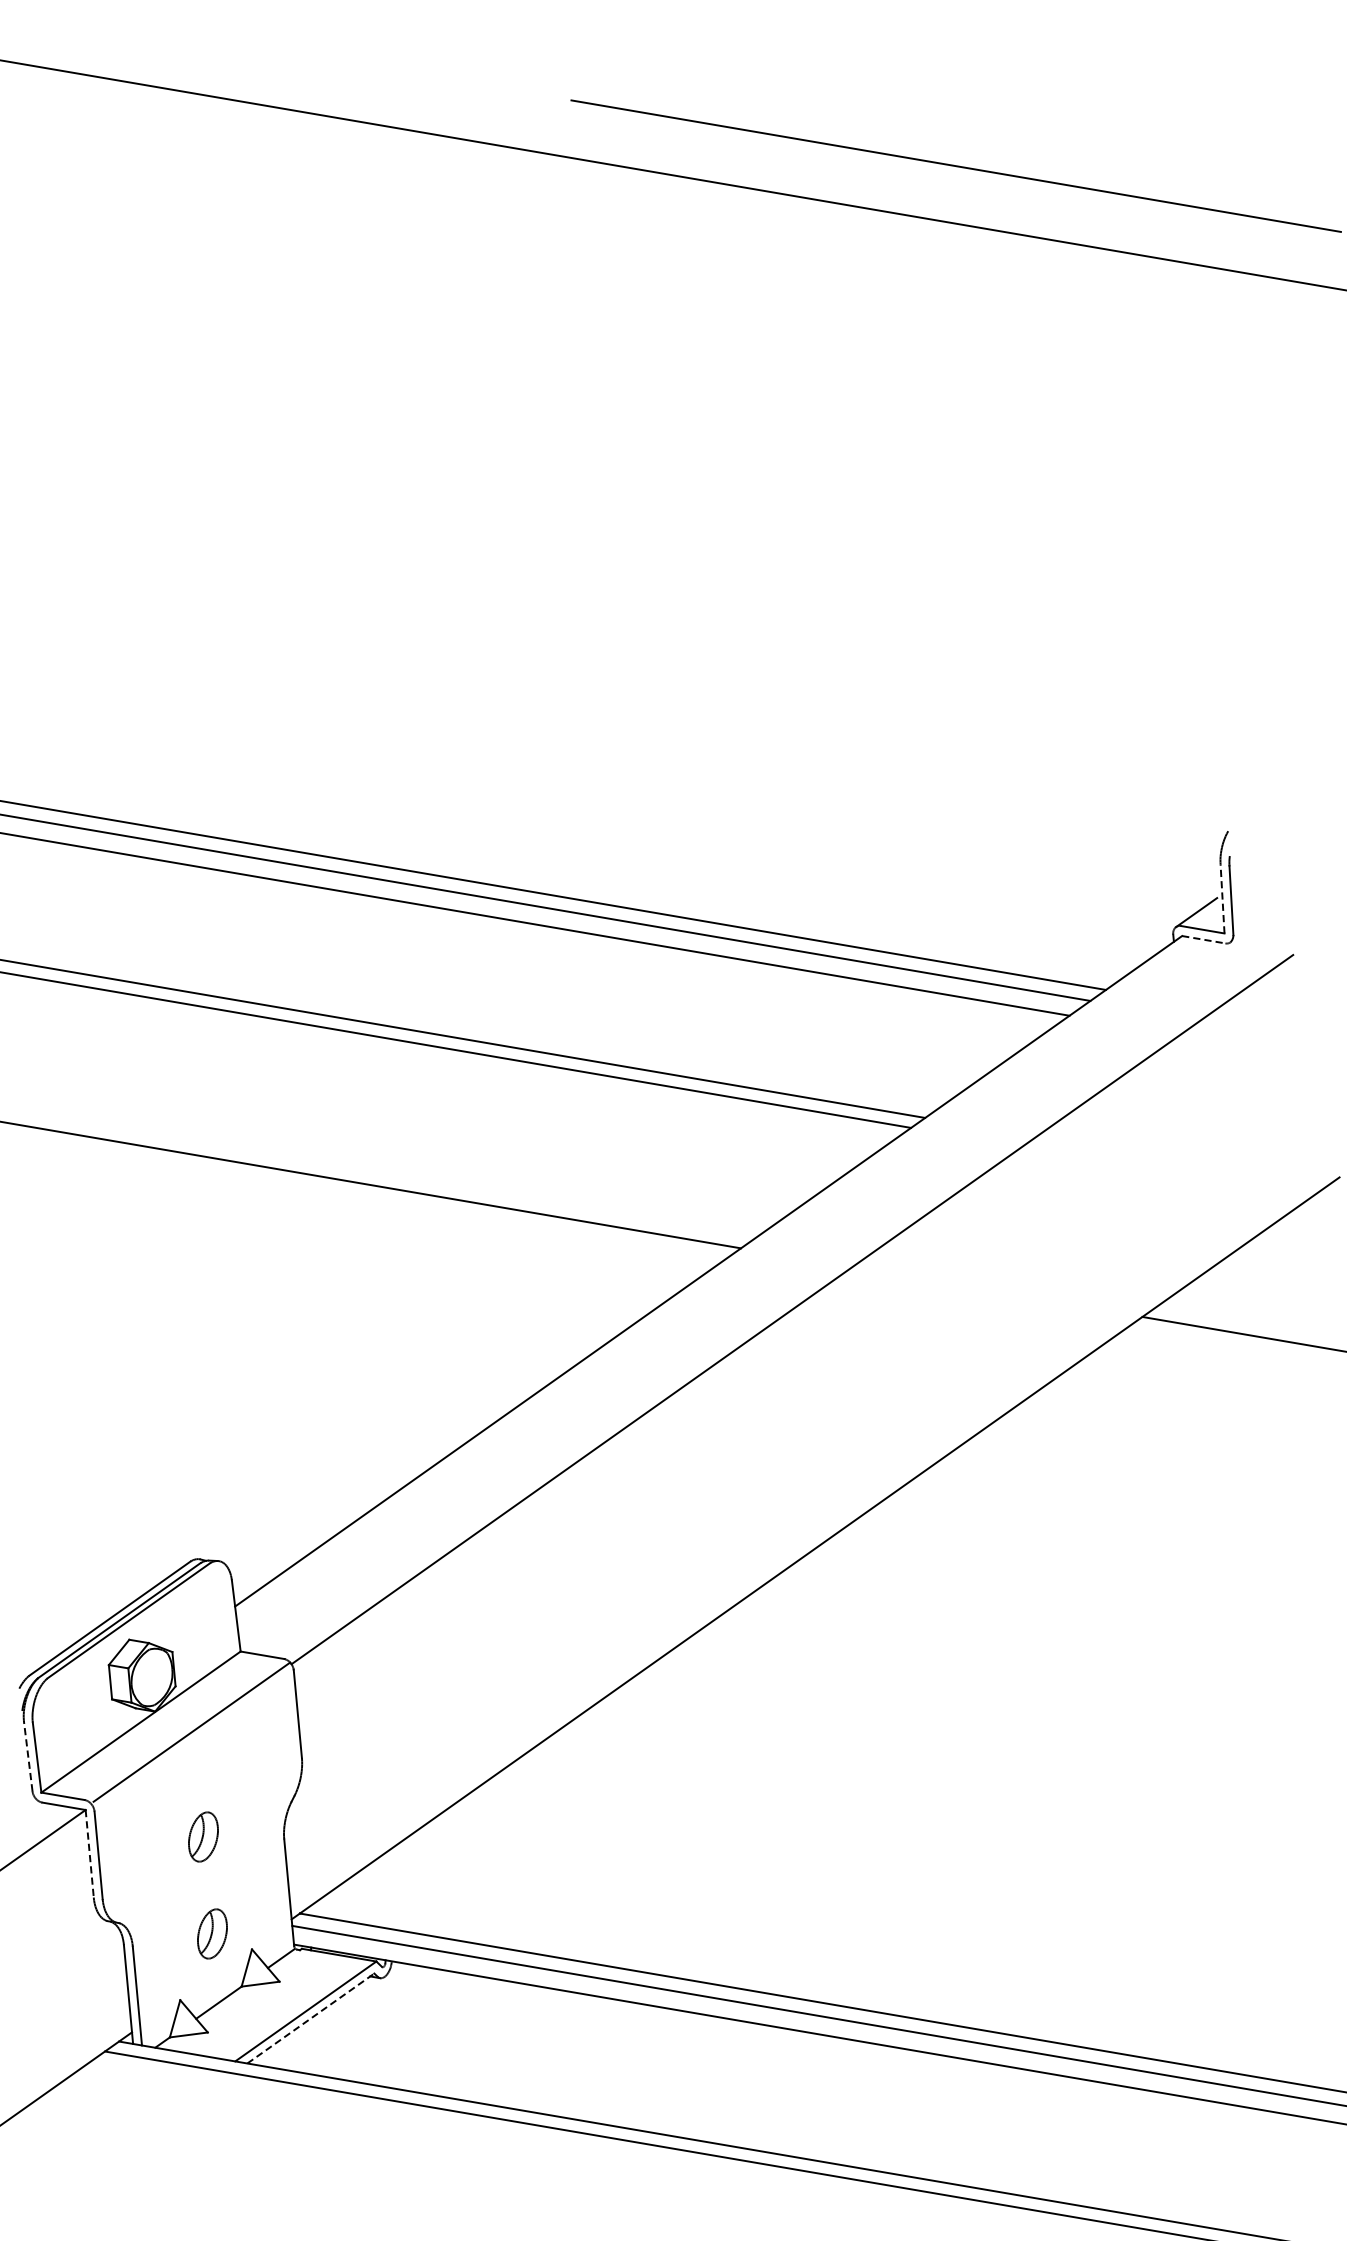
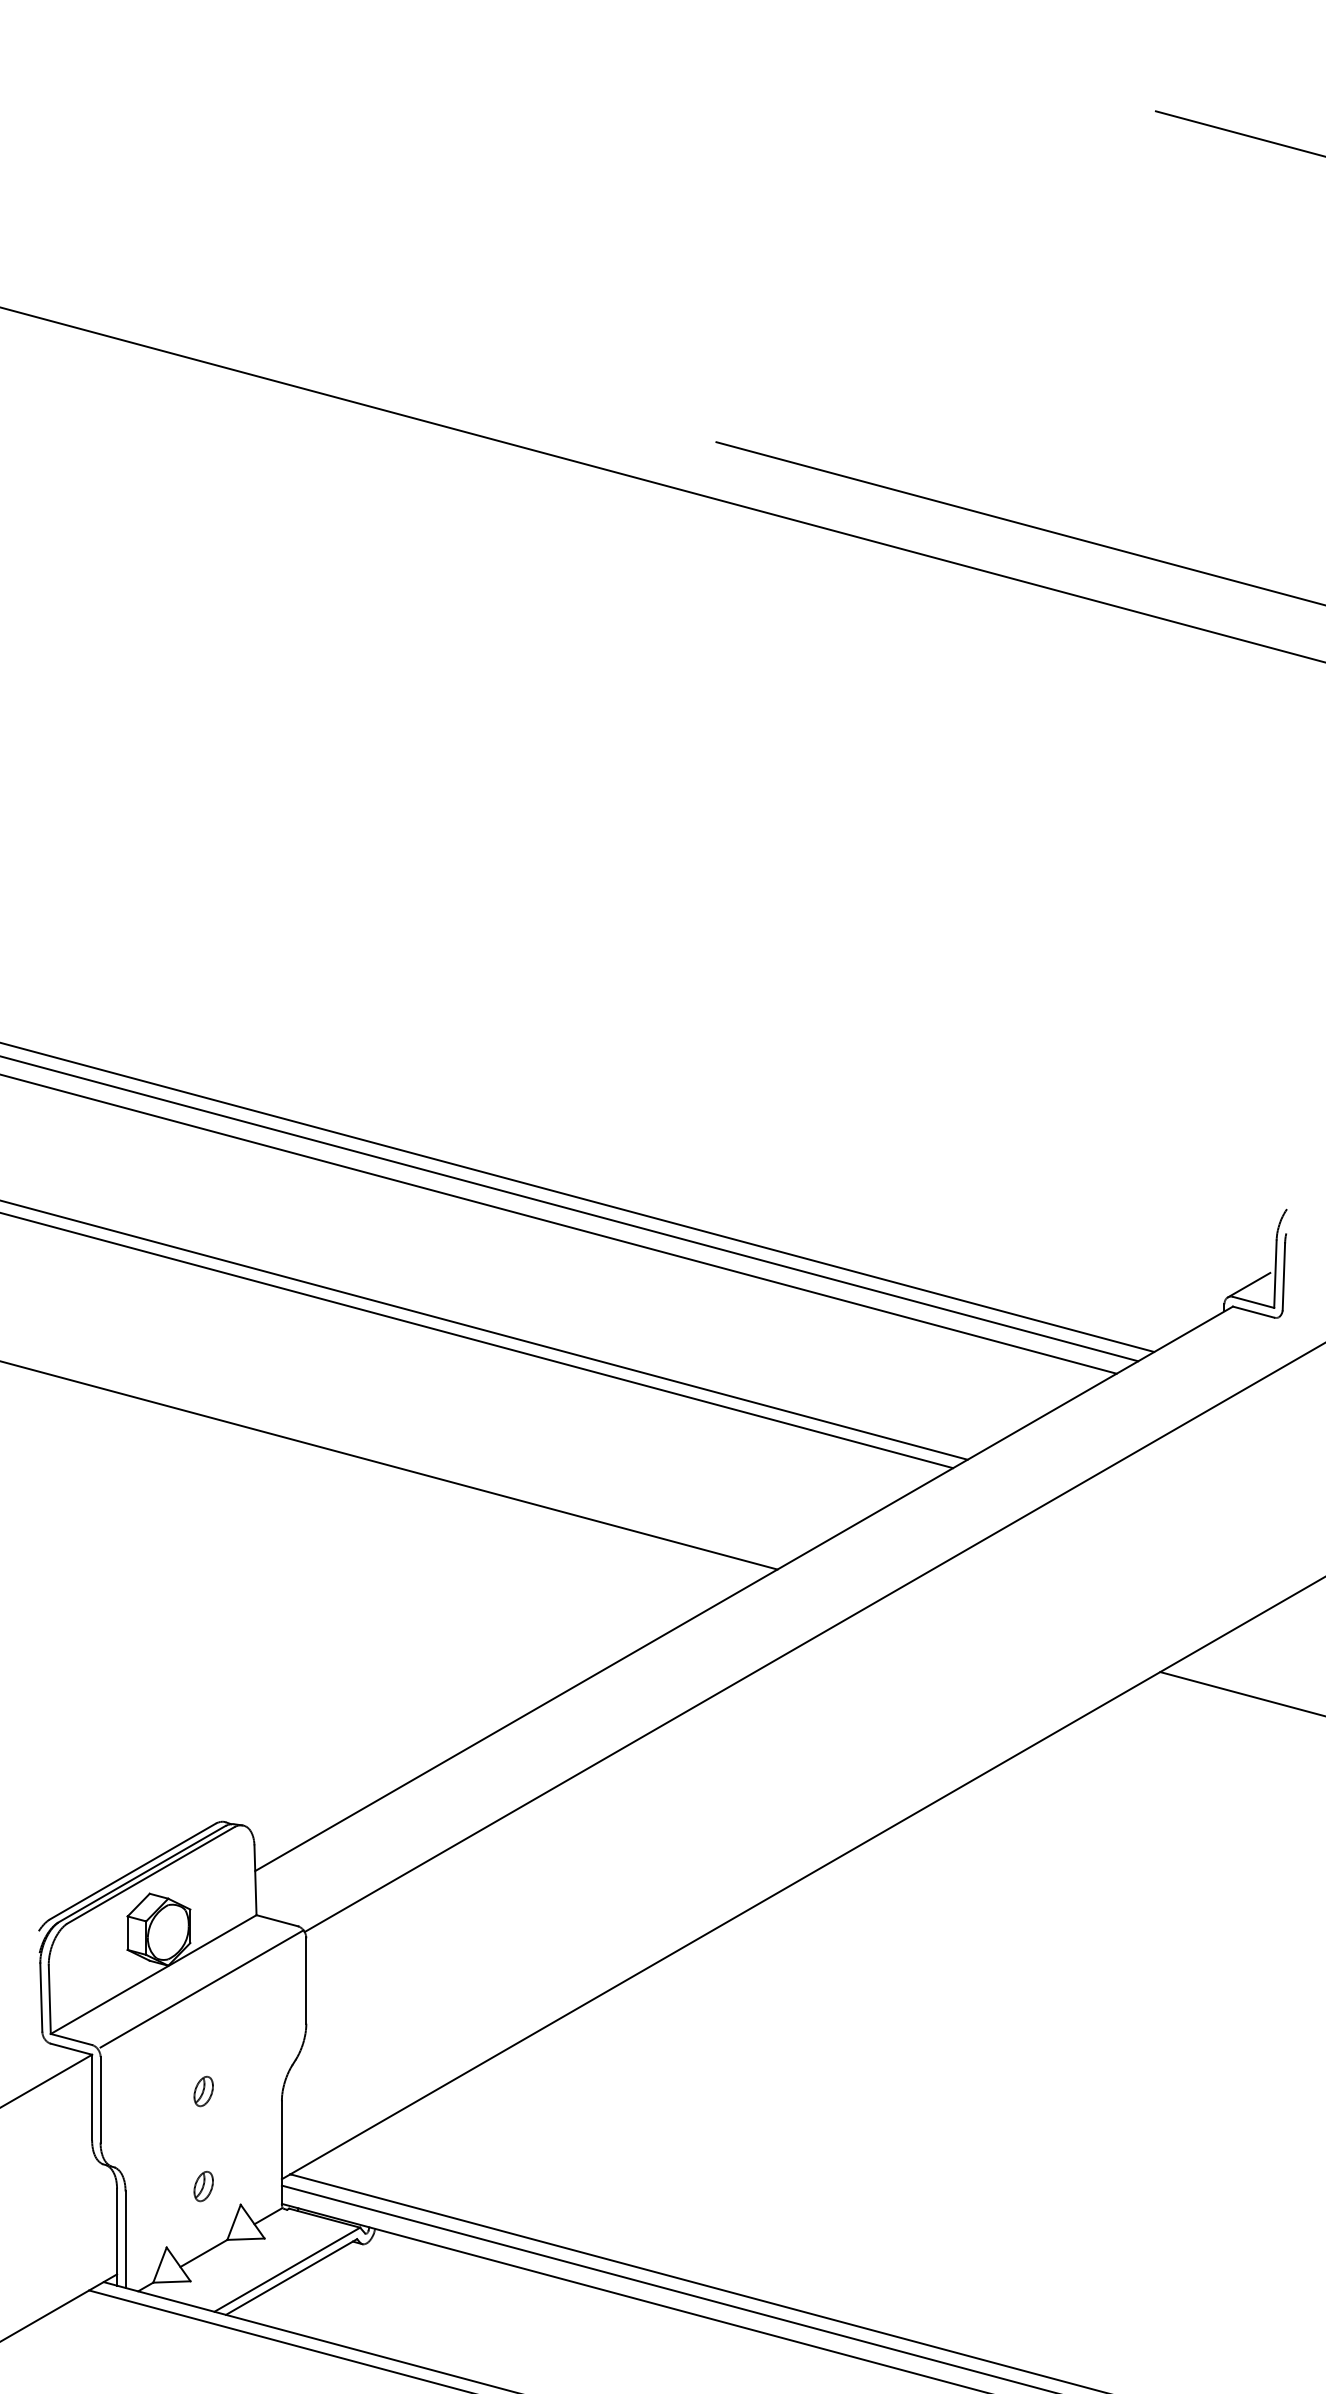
line: (1222, 899) -> (1275, 1274), dashed -> solid
line: (1204, 940) -> (1254, 1312), dashed -> solid
line: (28, 1755) -> (41, 1996), dashed -> solid
part: (203, 1837) -> (203, 2091), size x0.62
line: (90, 1853) -> (92, 2097), dashed -> solid
part: (212, 1934) -> (203, 2186), size x0.62
line: (310, 2019) -> (291, 2277), dashed -> solid

